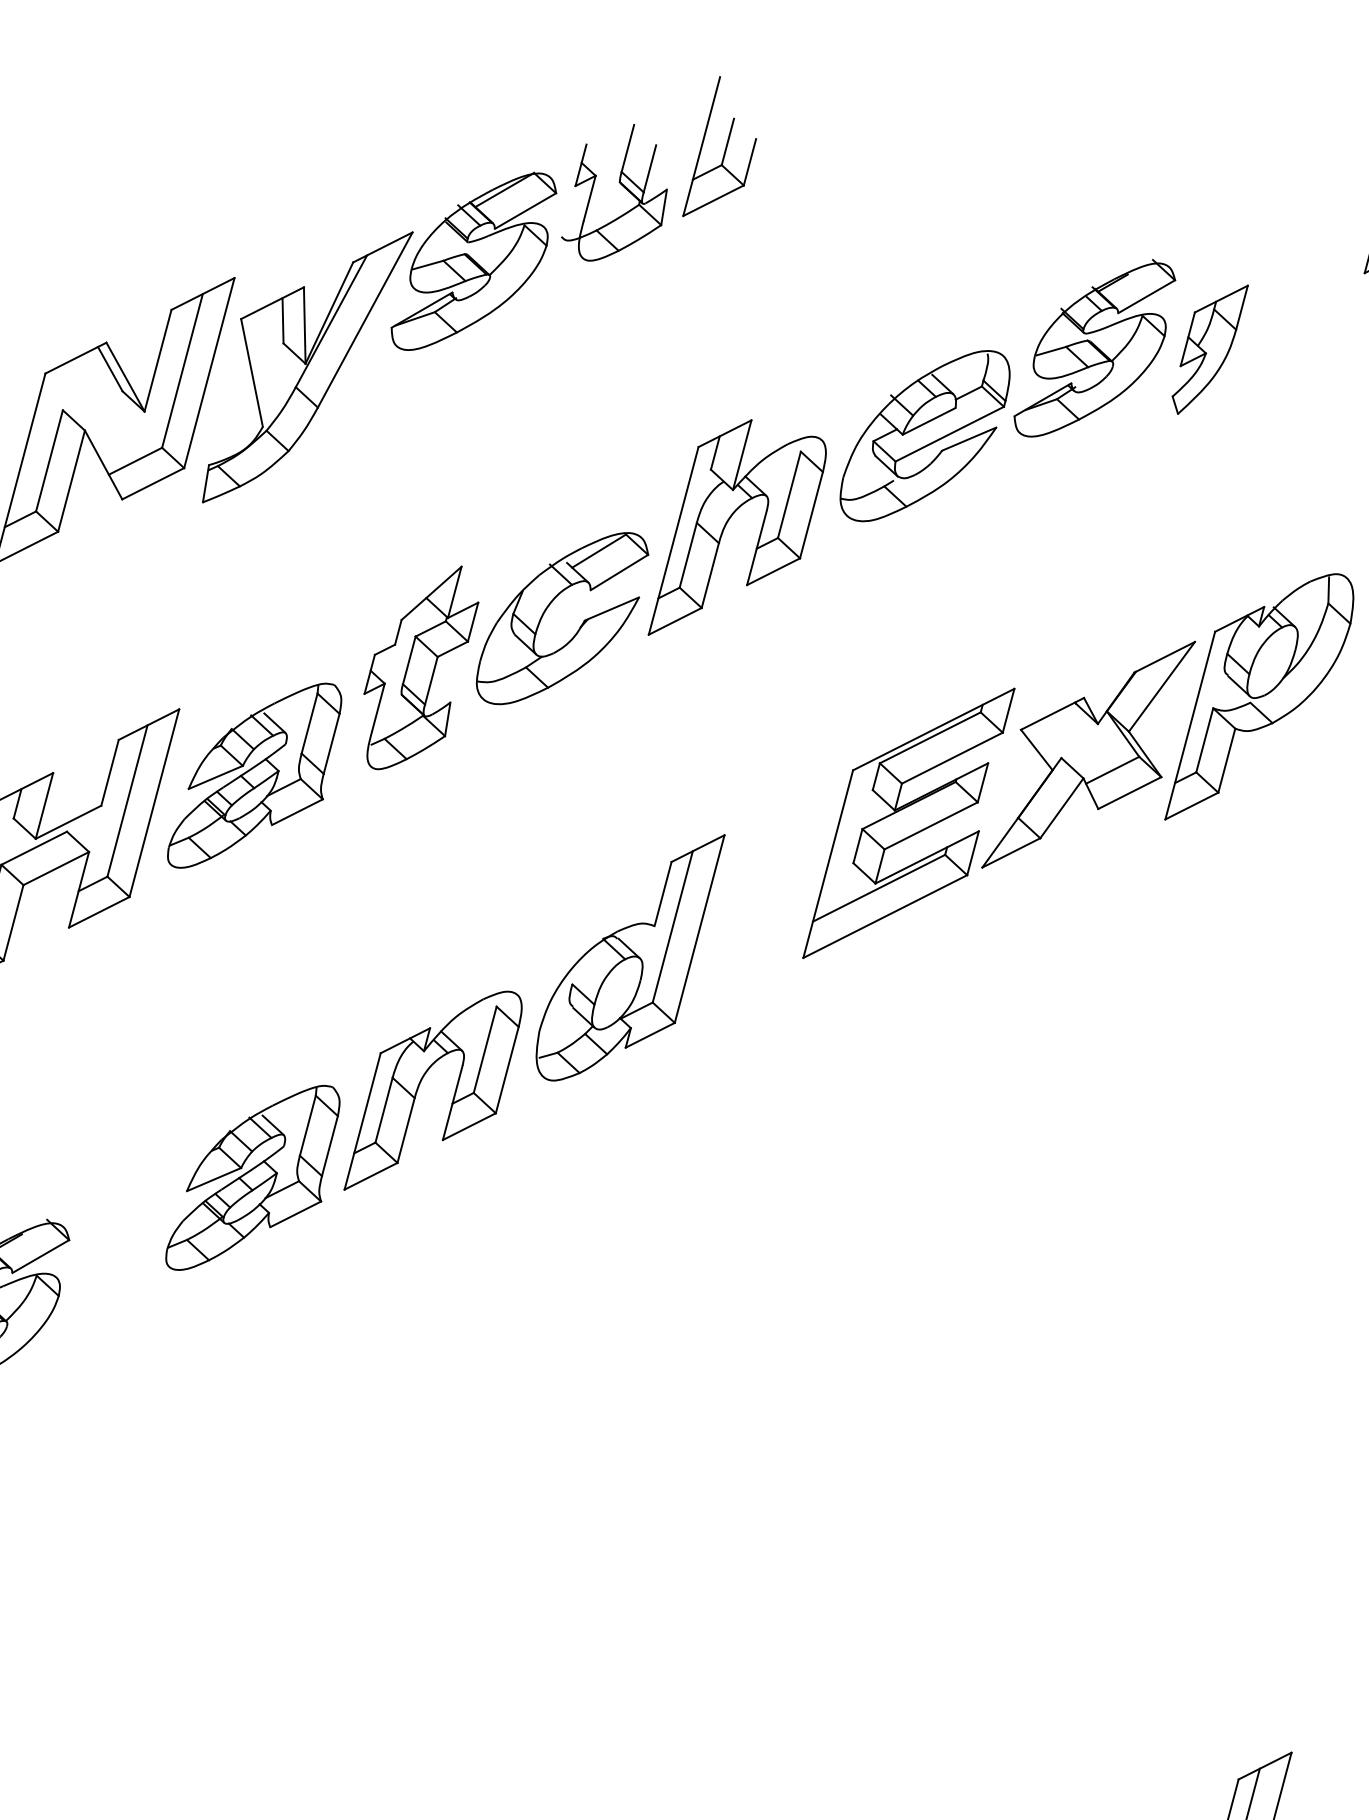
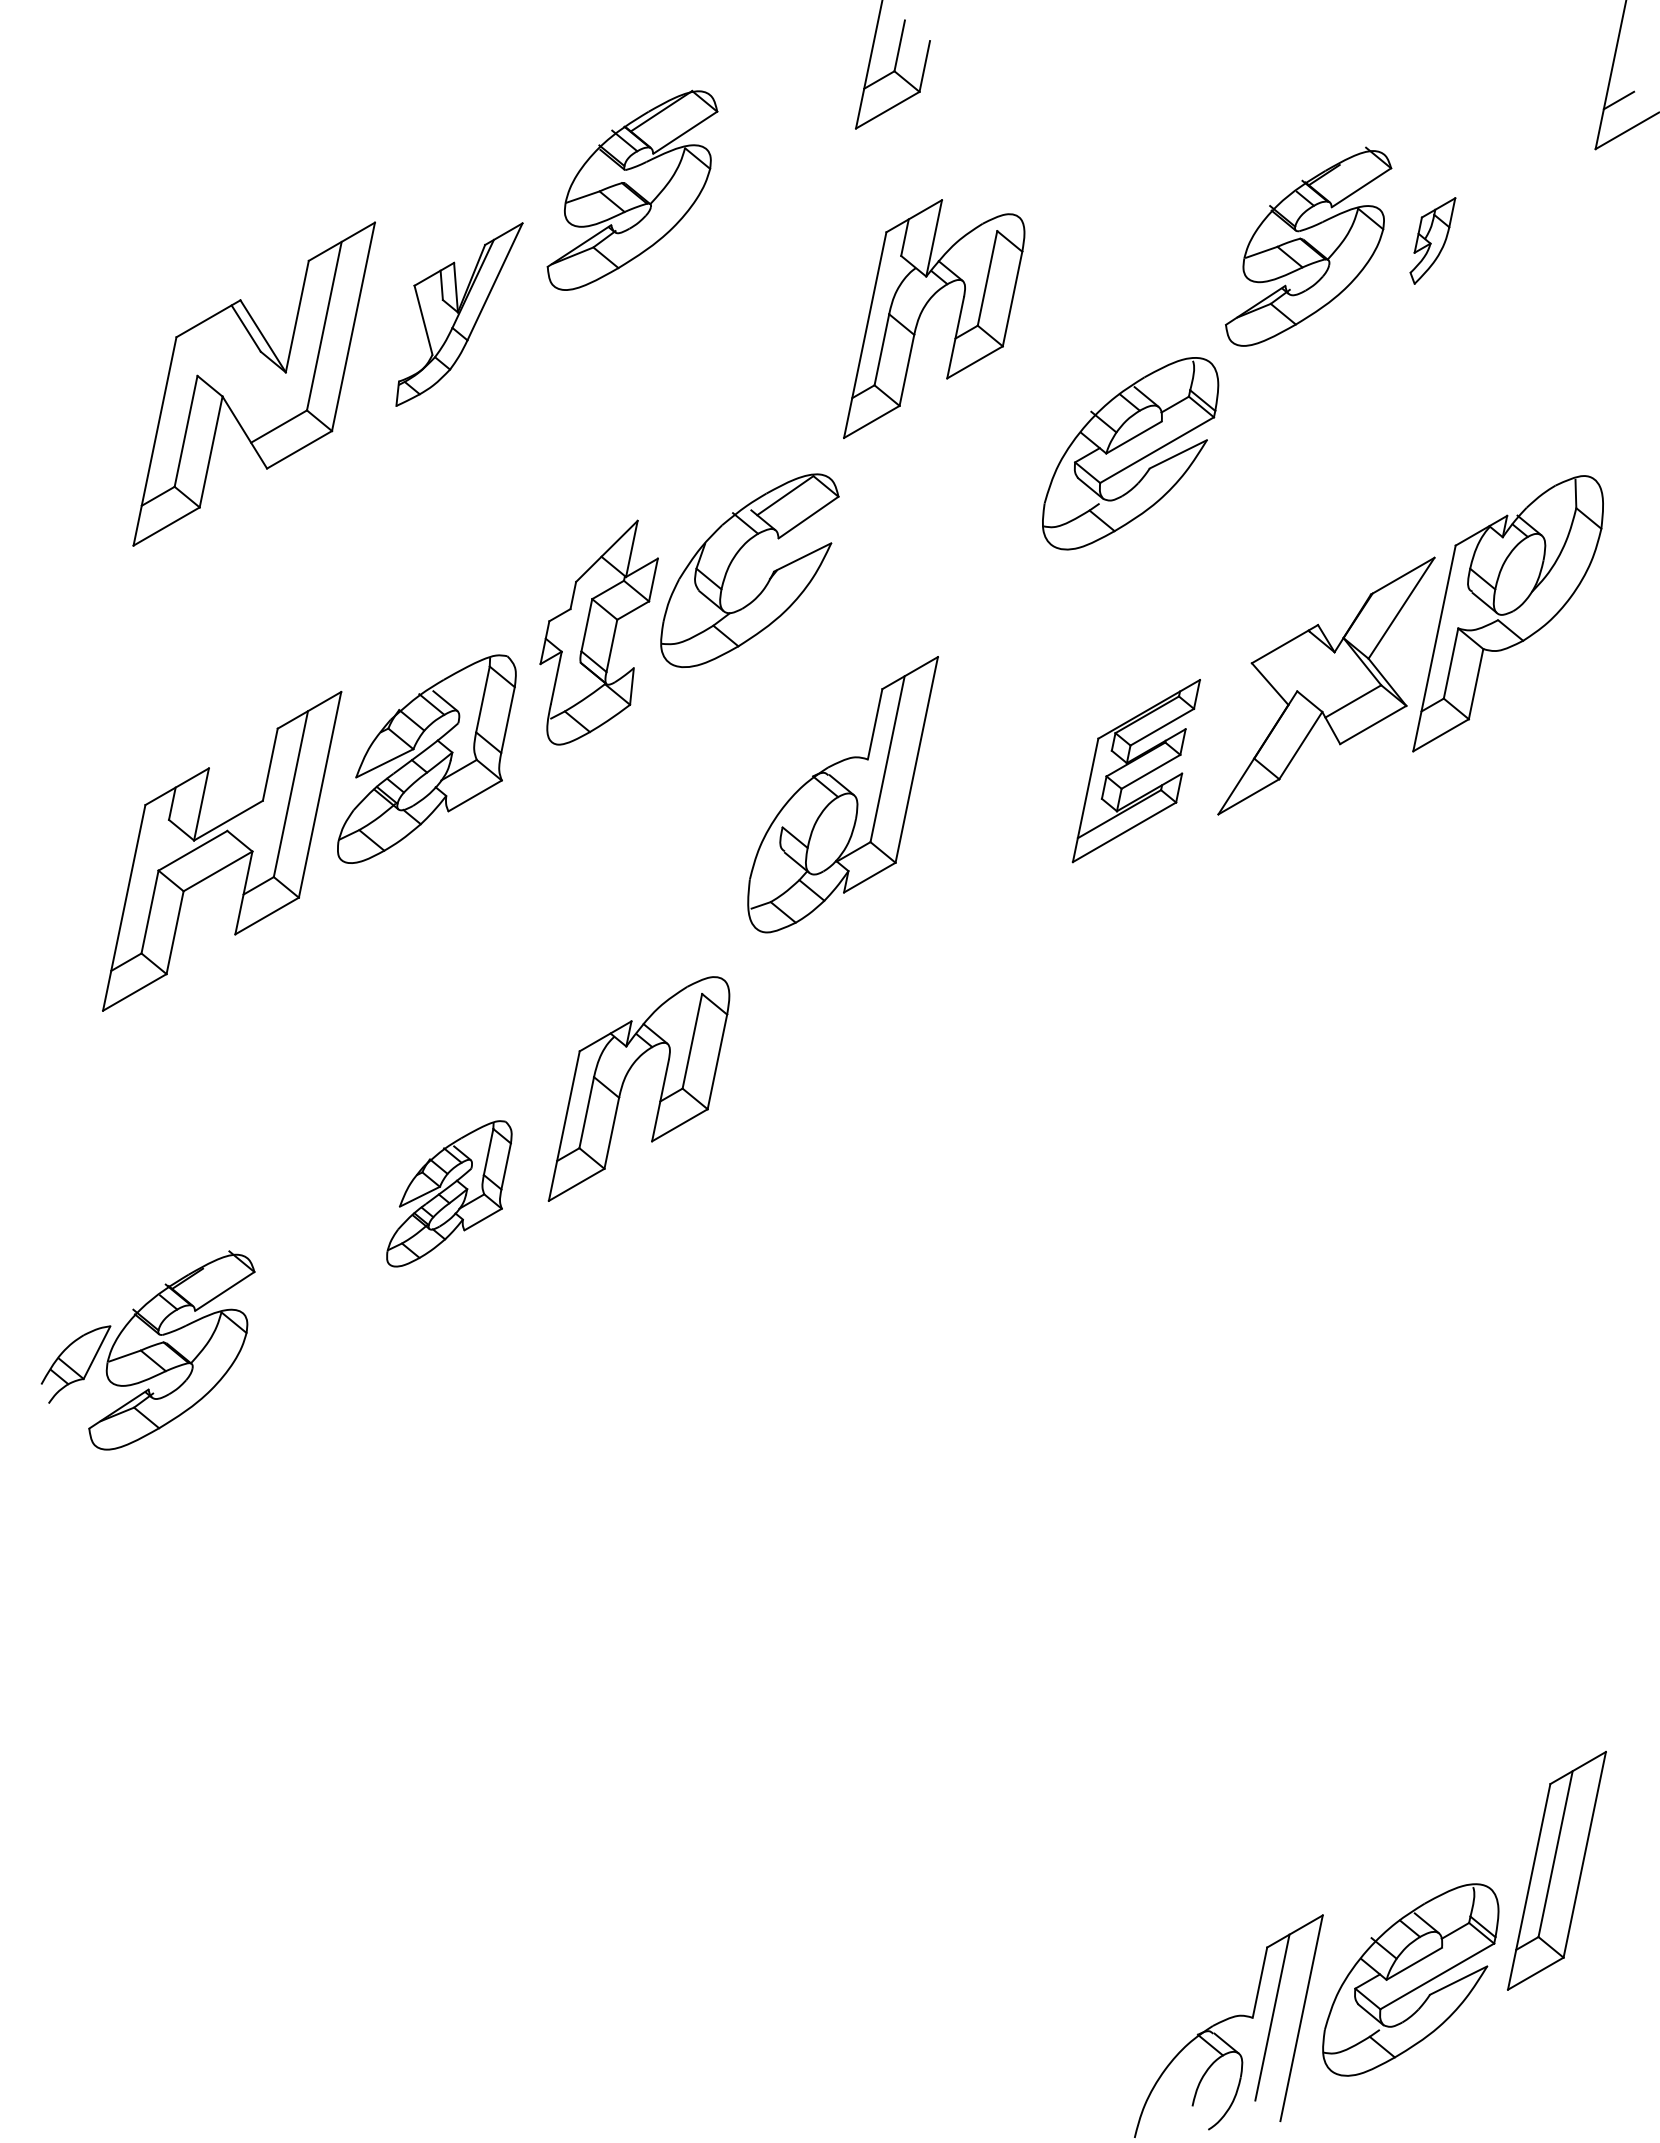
part: (621, 185) -> (787, 99), removed
part: (1209, 349) -> (1432, 240), size x0.6
part: (307, 367) -> (459, 314), size x0.6
part: (925, 435) -> (1130, 453), moved
part: (727, 522) -> (922, 312), moved
part: (909, 822) -> (1136, 770), size x0.6
part: (629, 957) -> (842, 794), moved
part: (253, 1177) -> (449, 1193), size x0.7

